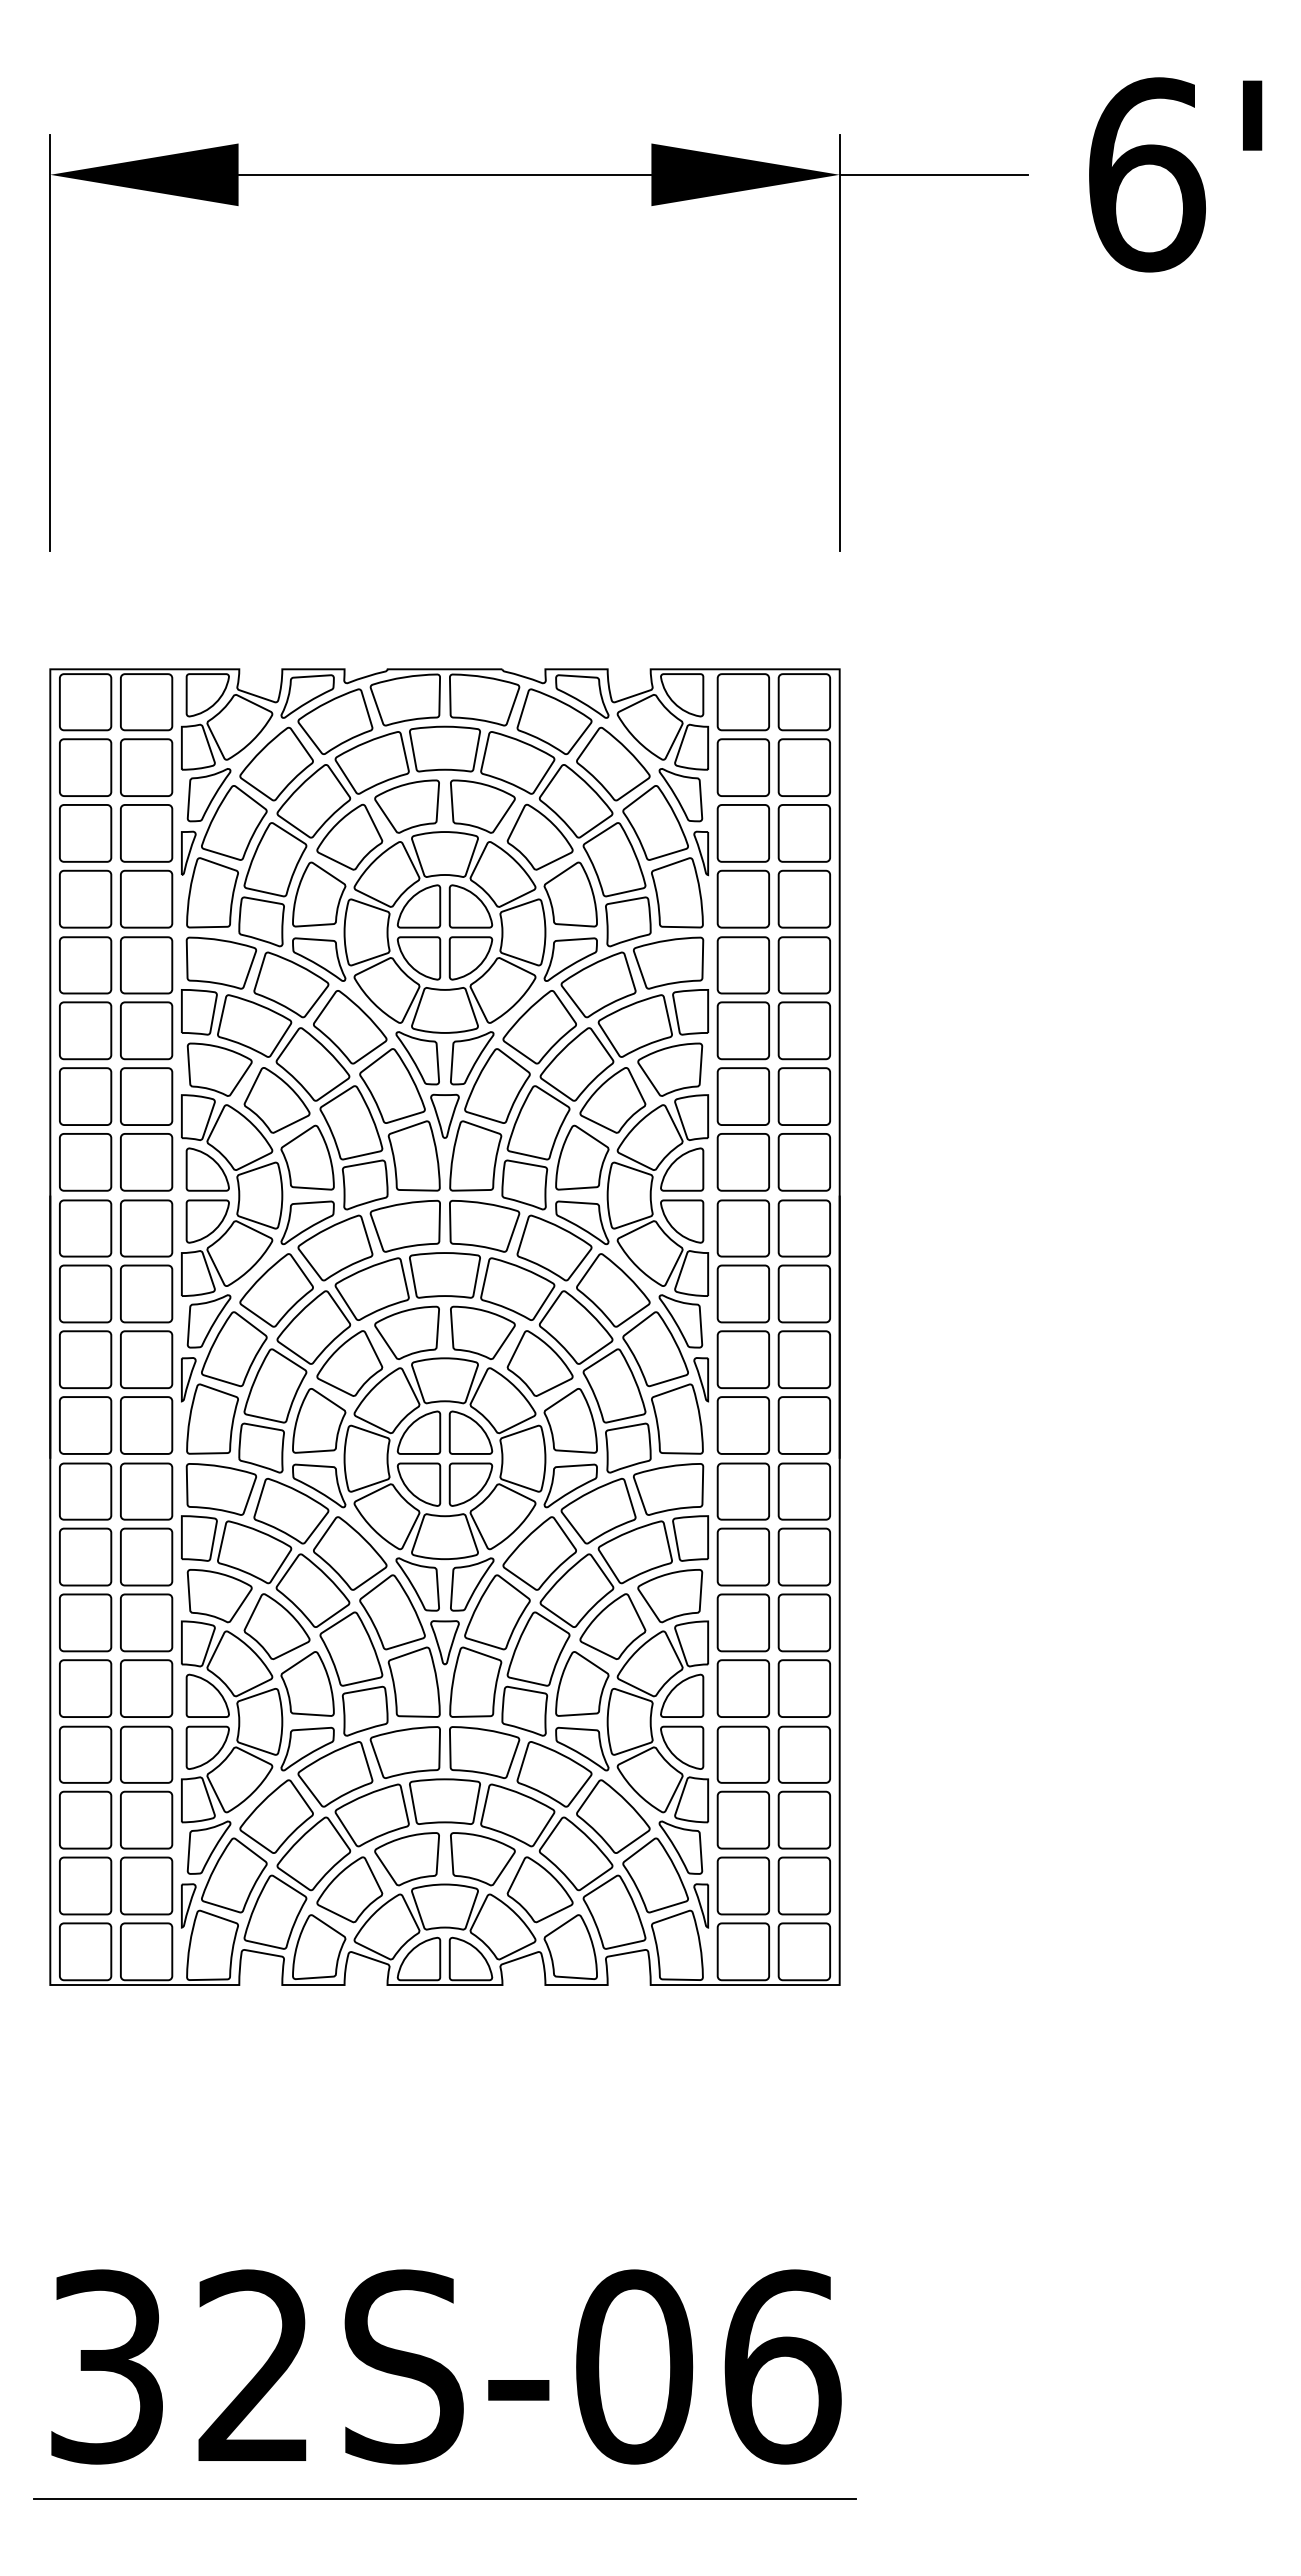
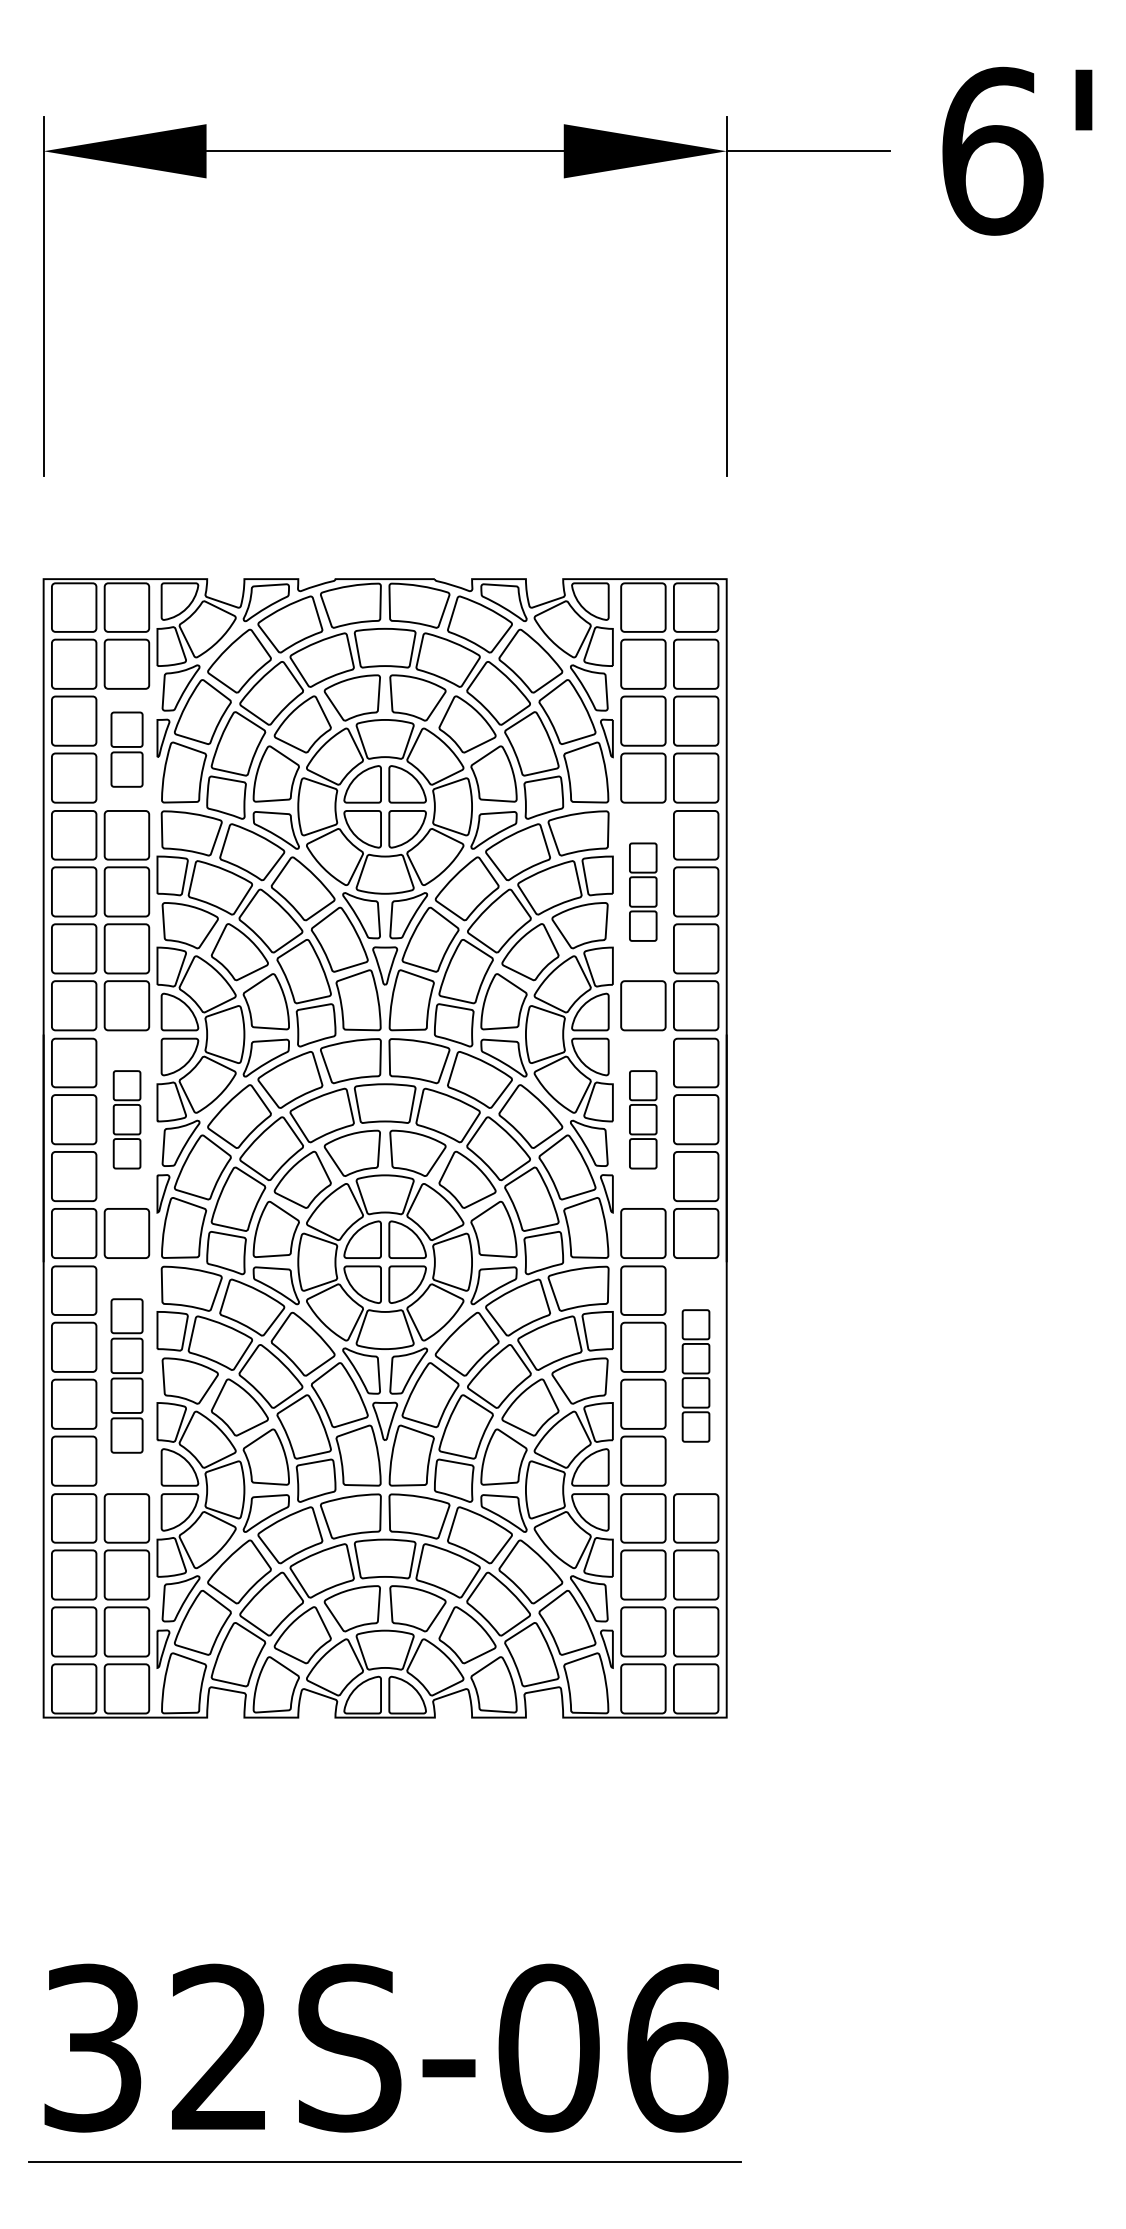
part: (146, 866) -> (126, 749), size x0.7
part: (742, 1030) -> (642, 891), size x0.6
part: (146, 1293) -> (126, 1119), size x0.6
part: (742, 1293) -> (642, 1119), size x0.6
part: (146, 1589) -> (126, 1375), size x0.7
part: (803, 1589) -> (695, 1375), size x0.6

